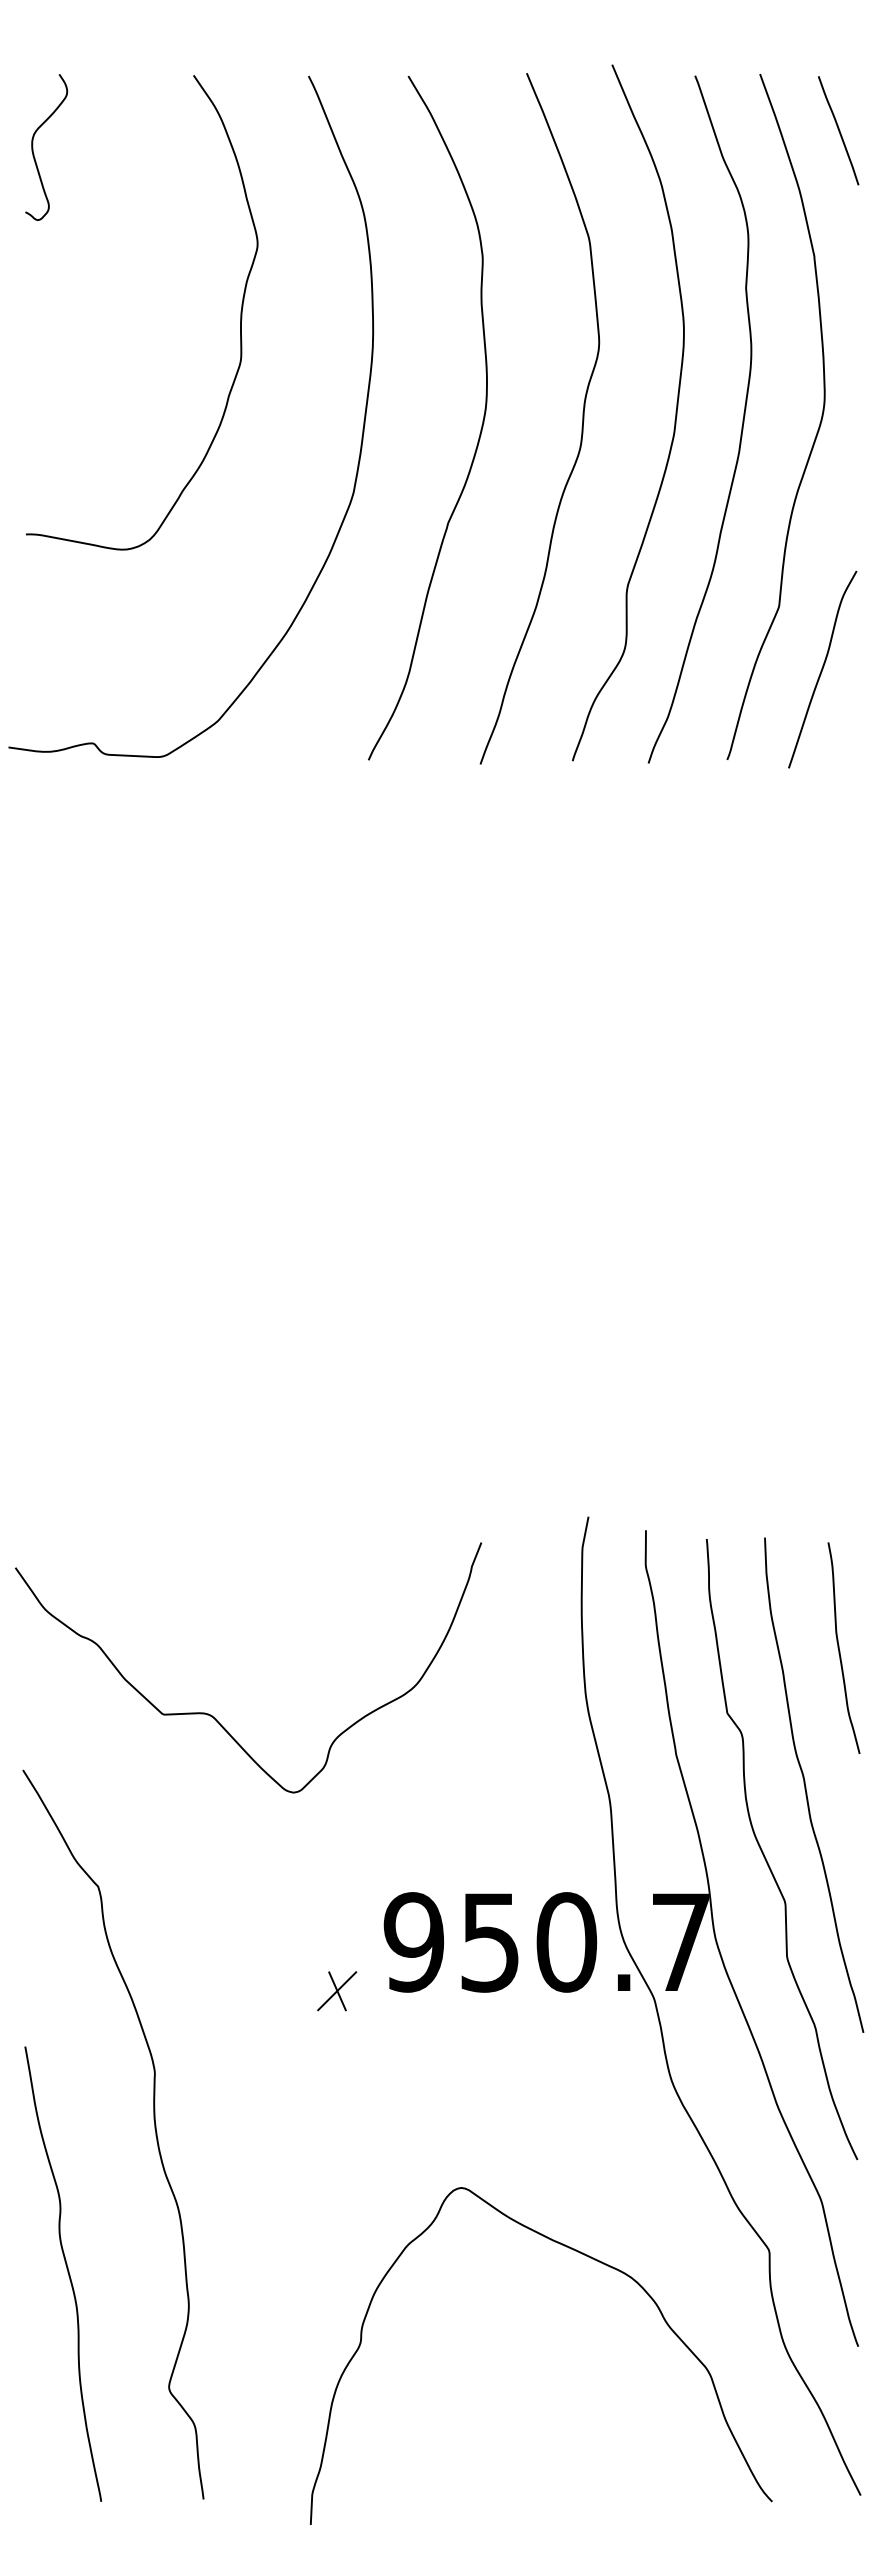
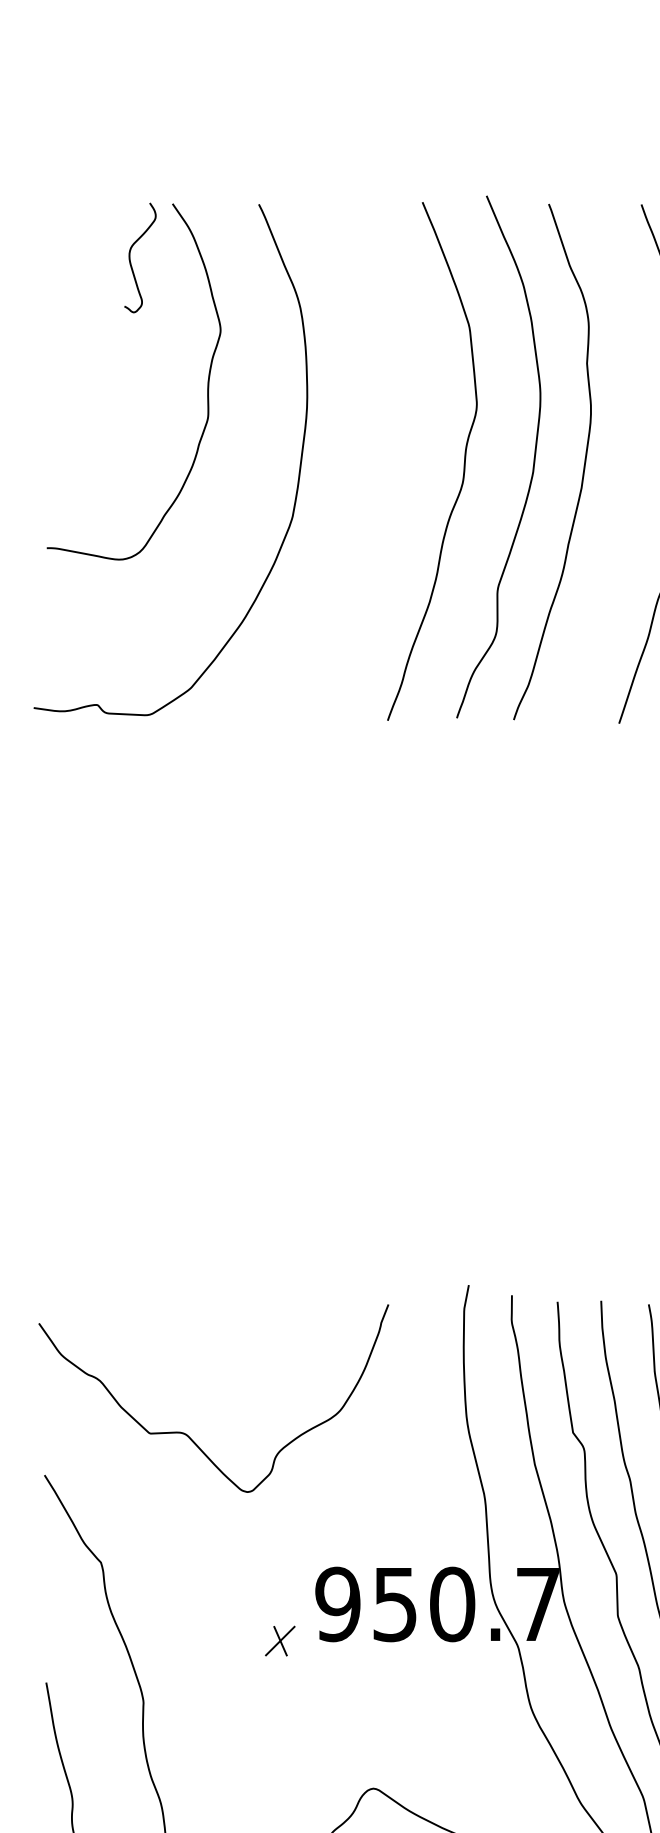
curve: (33, 147) -> (130, 257), moved
curve: (480, 429) -> (387, 469), removed
curve: (817, 429) -> (640, 469), removed

